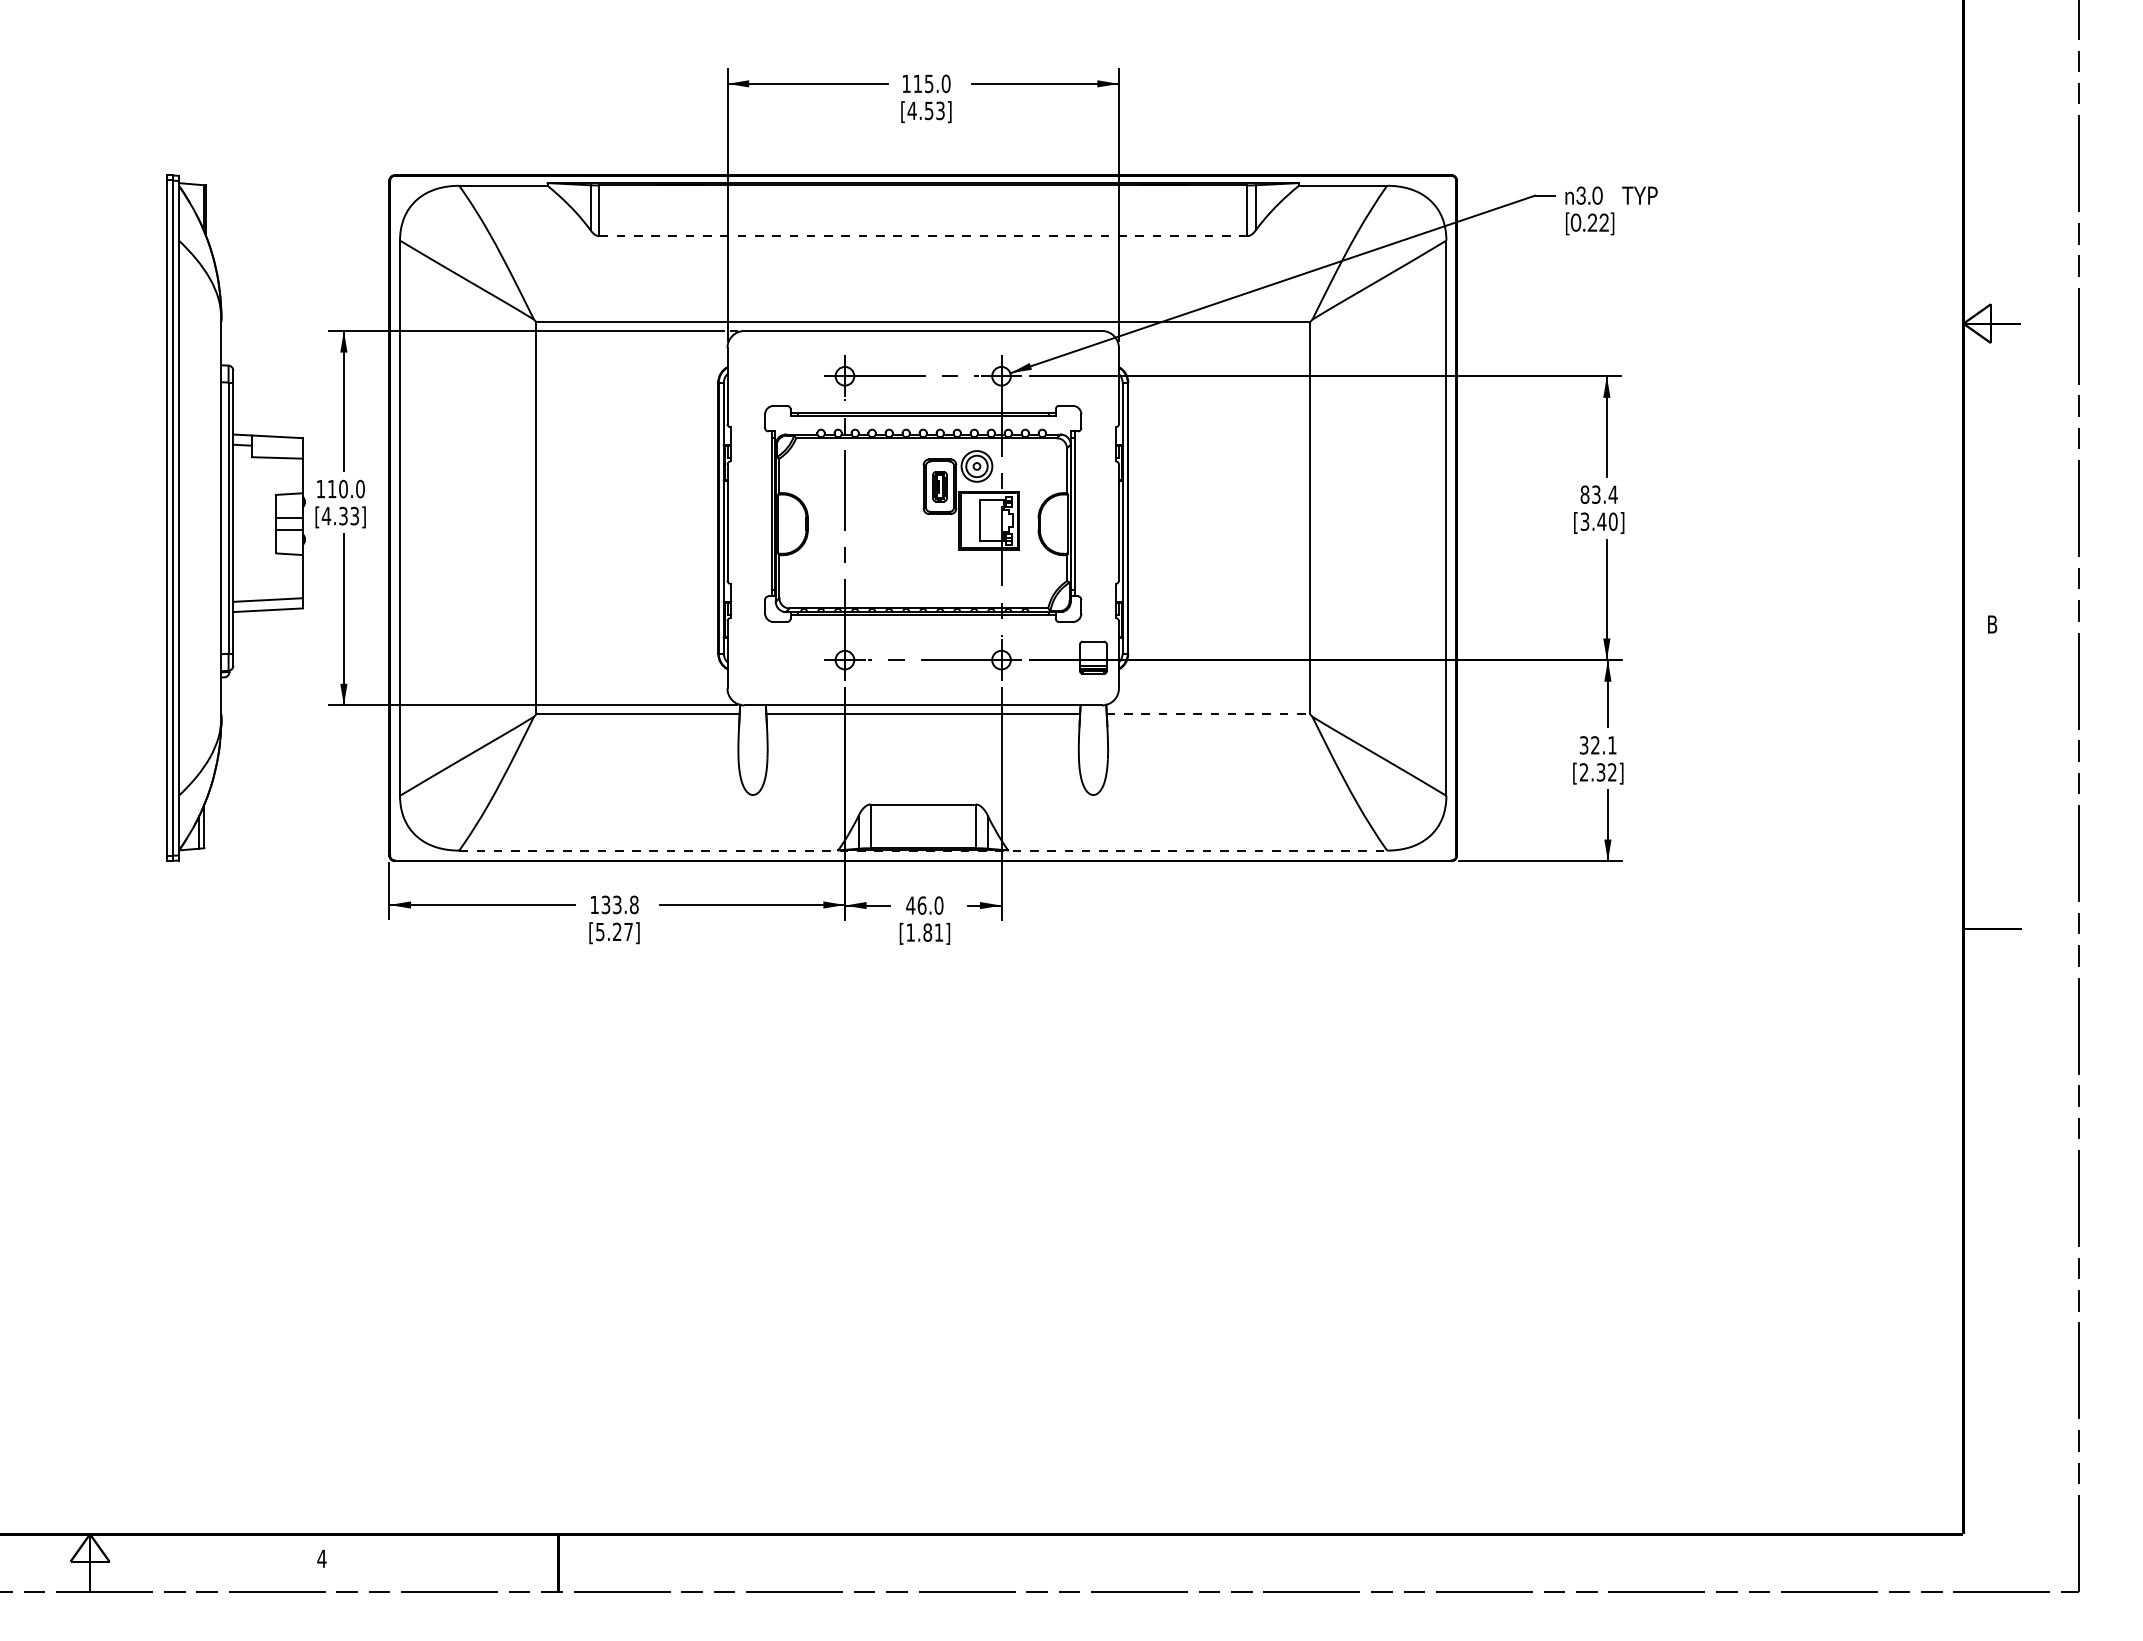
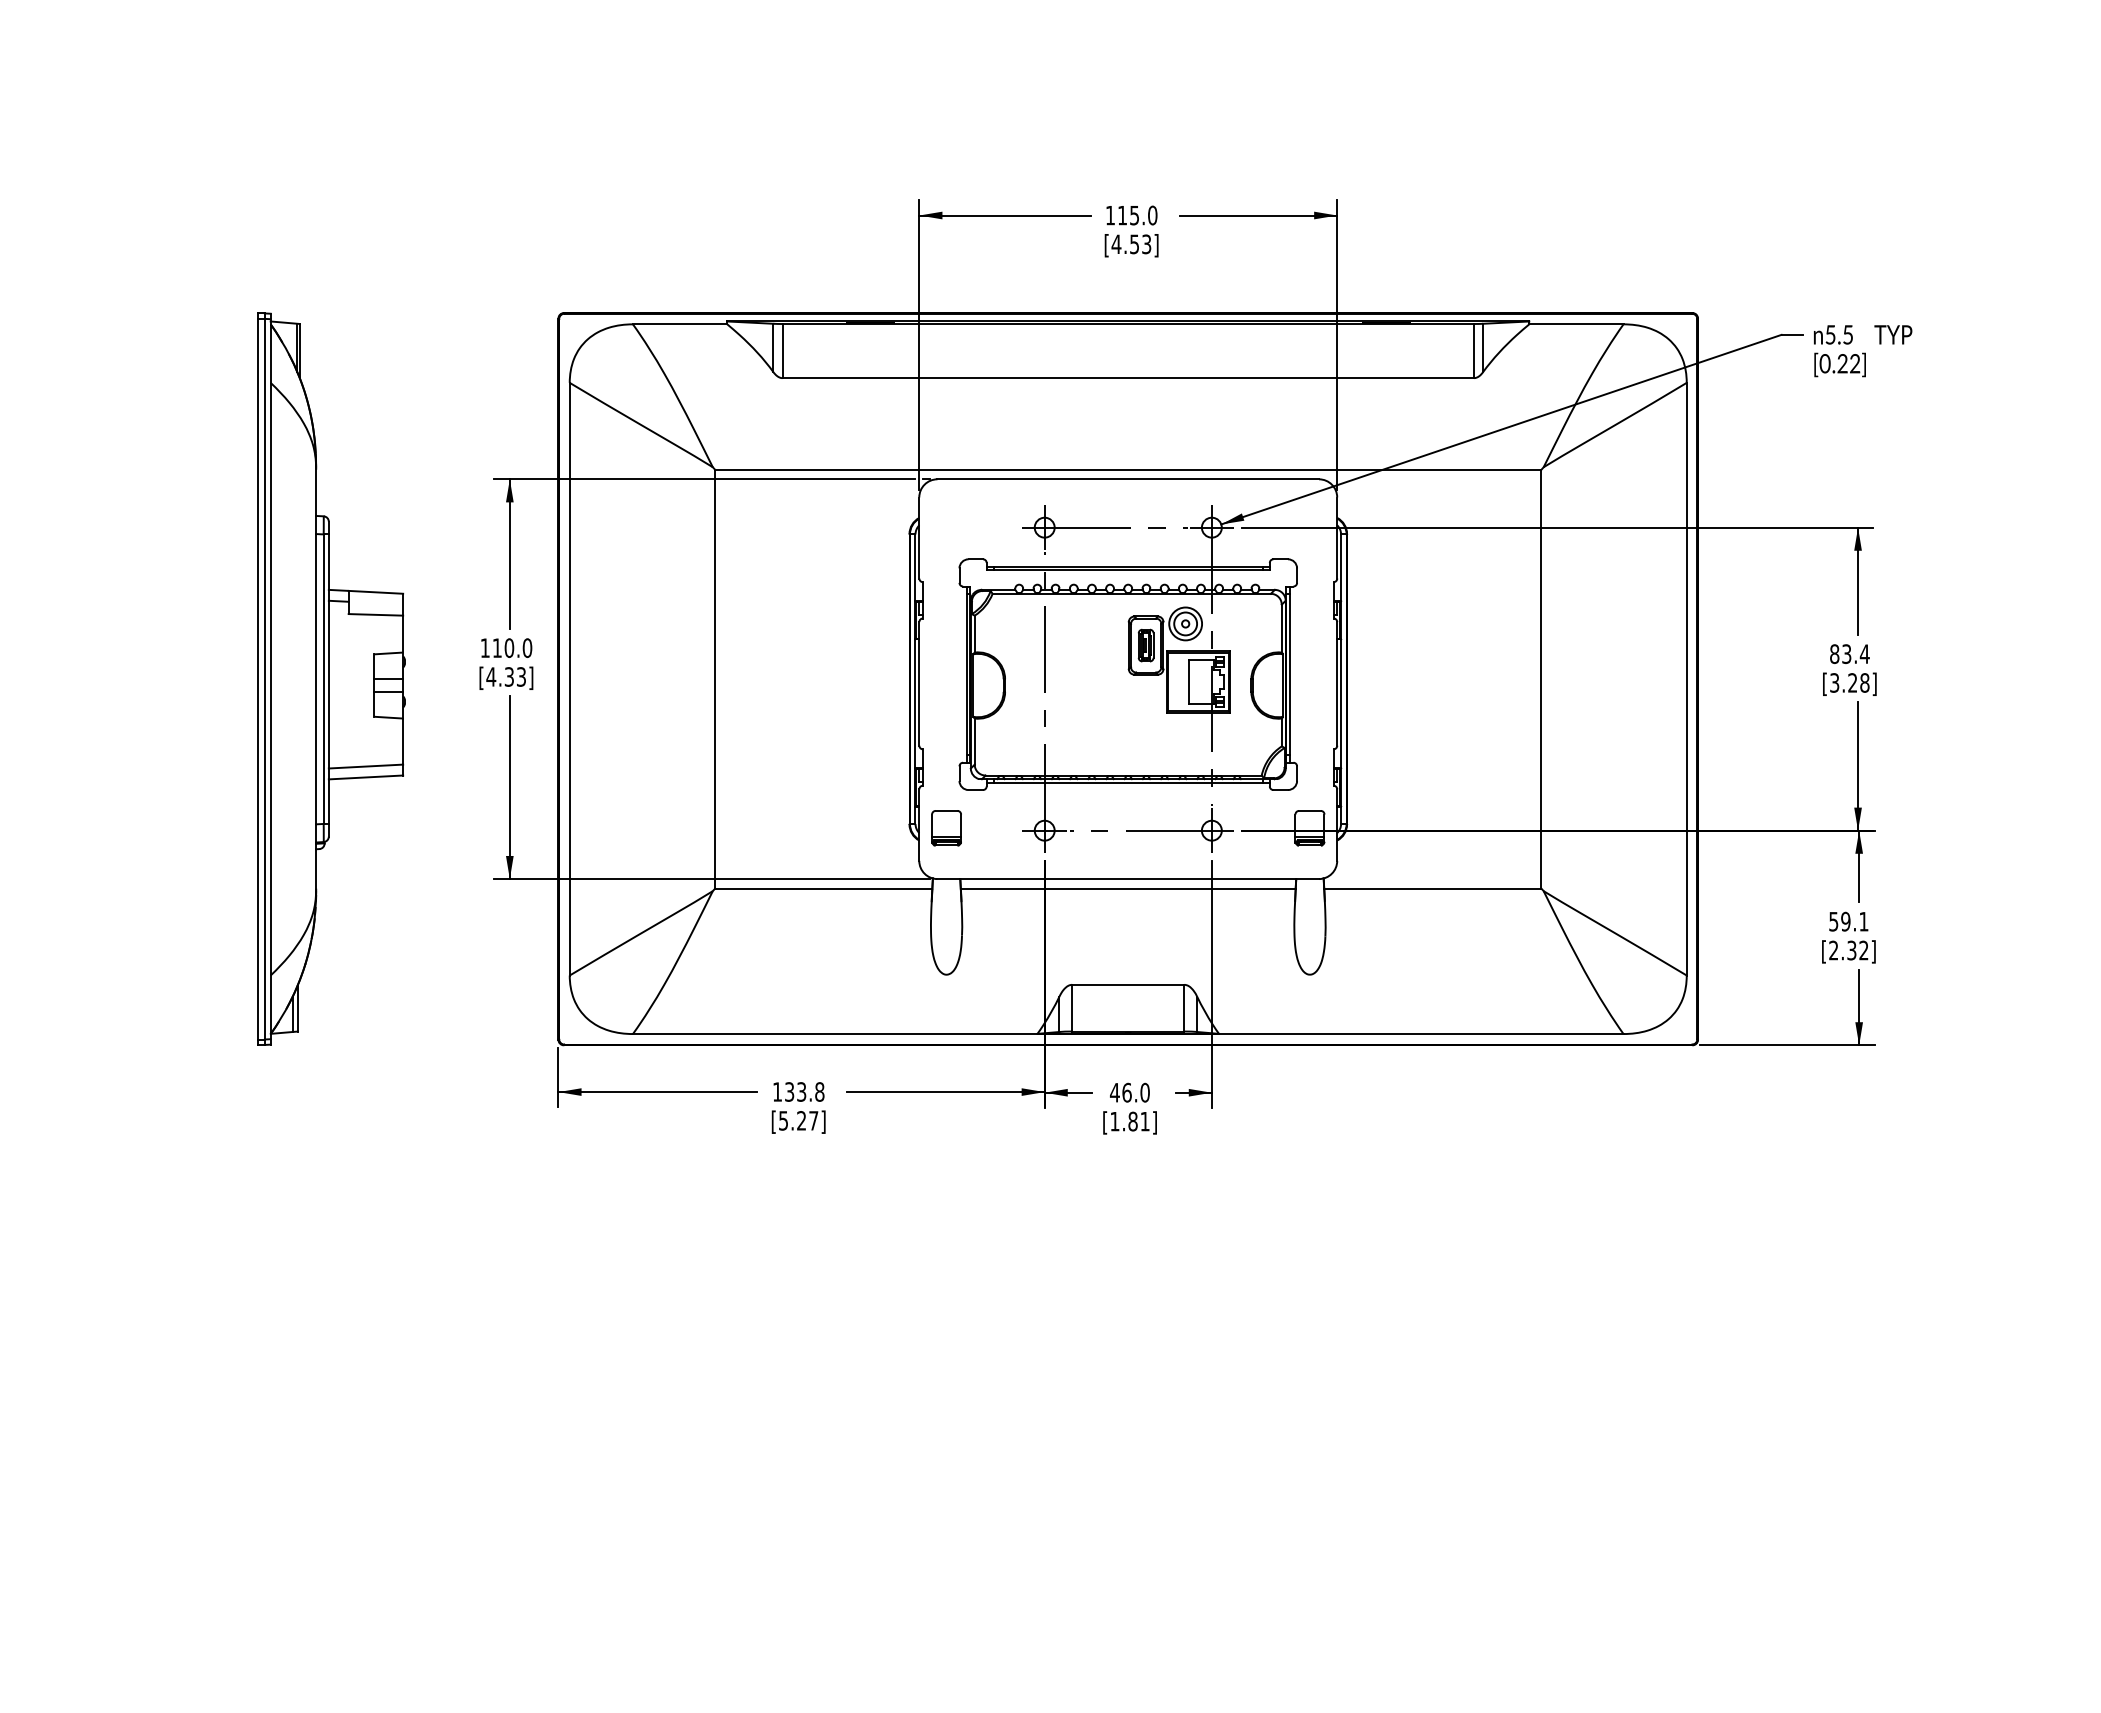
text: (1589, 195) -> (1839, 334), 3.0 -> 5.5
line: (923, 236) -> (1128, 378), dashed -> solid
part: (235, 517) -> (331, 678), moved
text: (1607, 521) -> (1858, 682), [3.40] -> [3.28]
part: (752, 657) -> (946, 827), added
line: (1208, 714) -> (1432, 888), dashed -> solid
text: (1589, 745) -> (1839, 921), 32.1 -> 59.1
line: (923, 850) -> (1128, 1033), dashed -> solid

